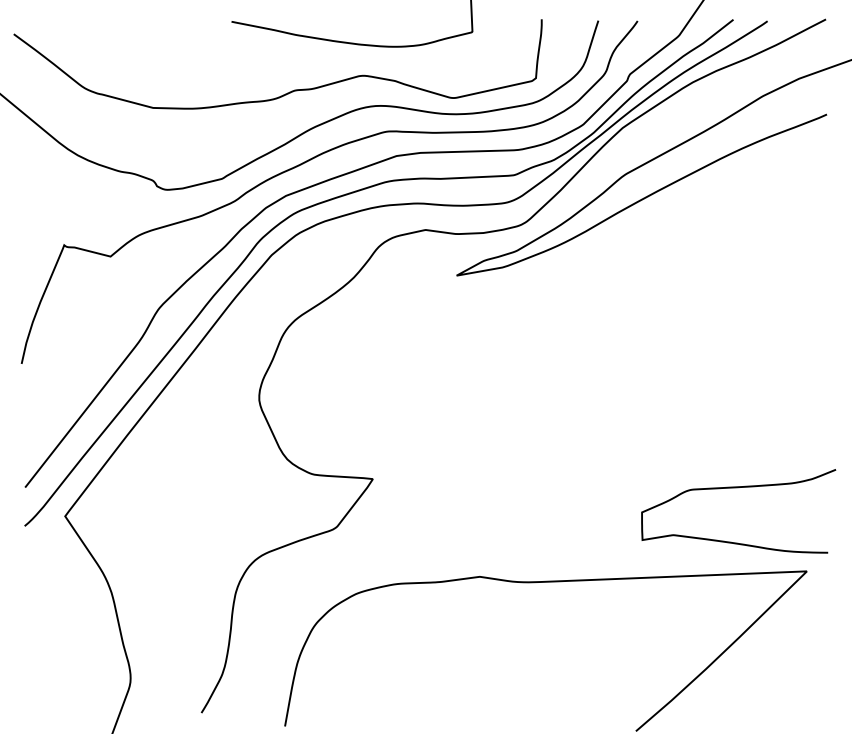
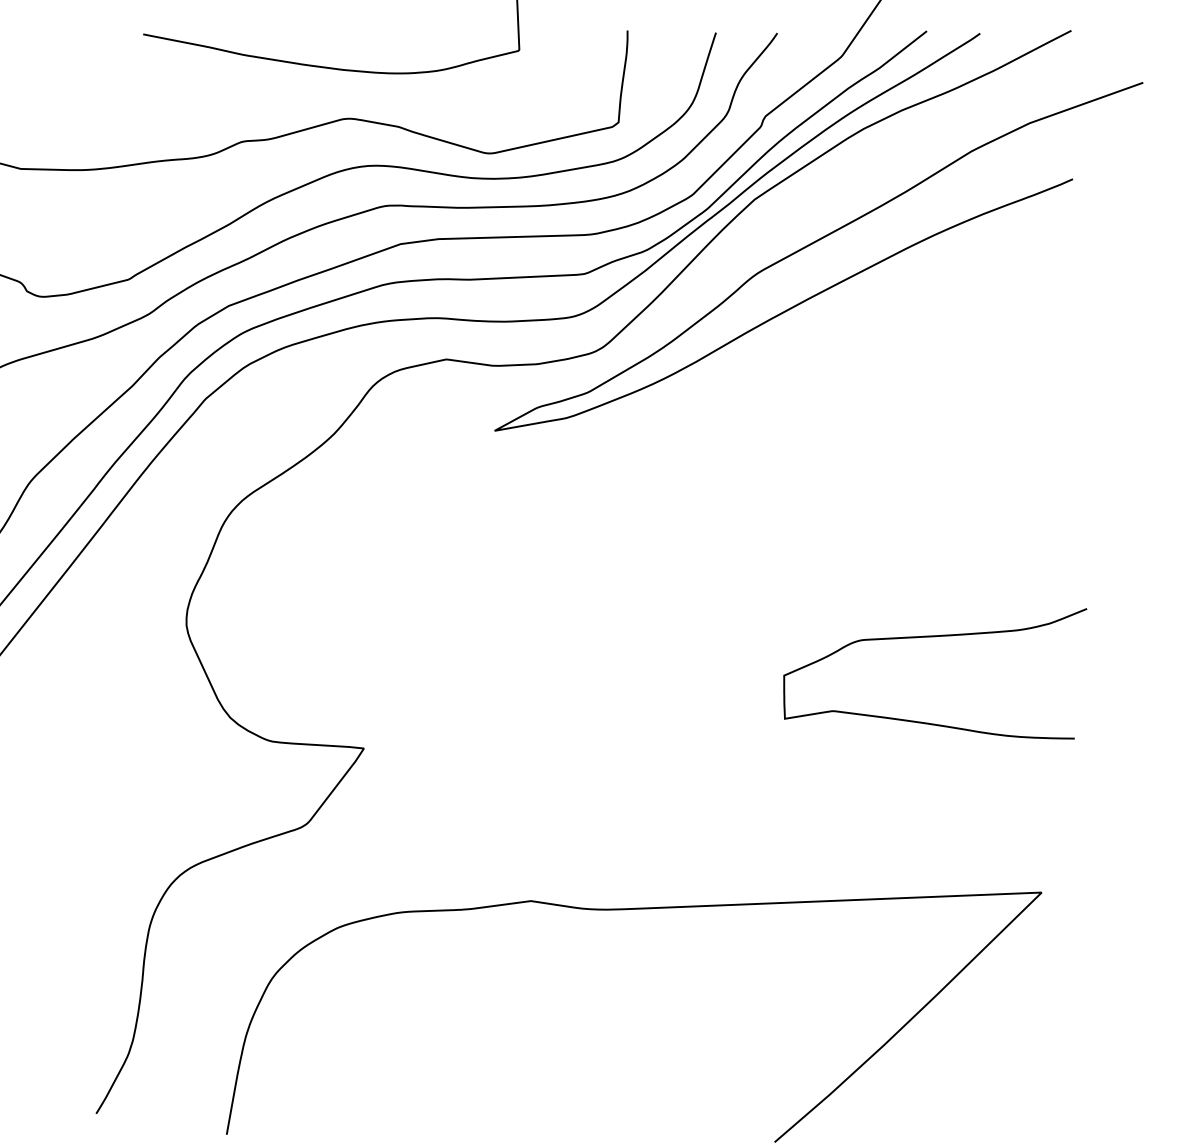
curve: (738, 488) -> (934, 638), moved

